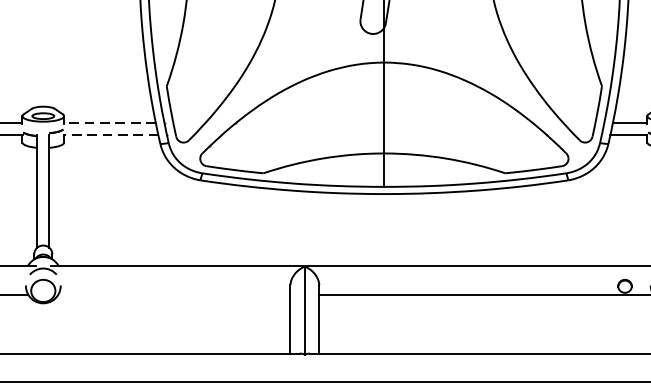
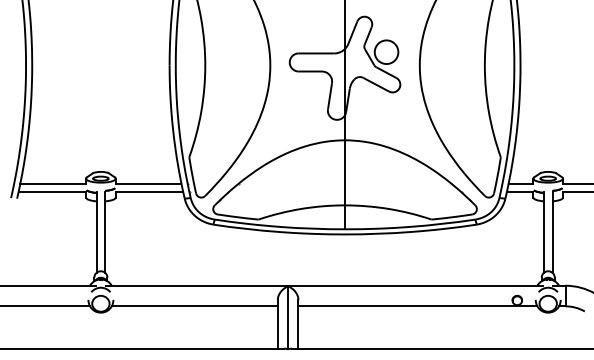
line: (109, 122) -> (148, 183), dashed -> solid
line: (111, 135) -> (149, 192), dashed -> solid
line: (174, 294) -> (194, 306), added

